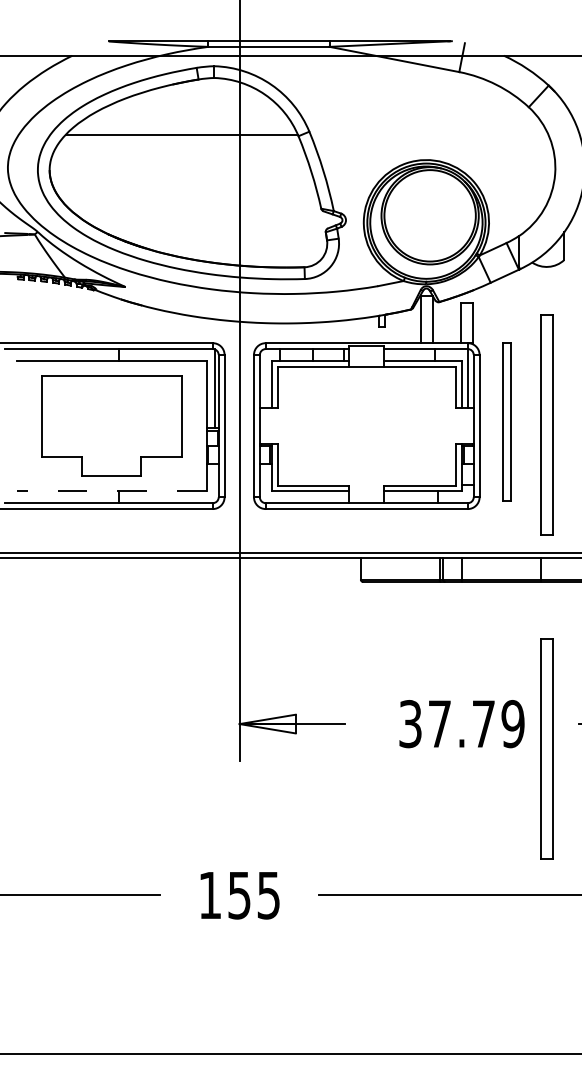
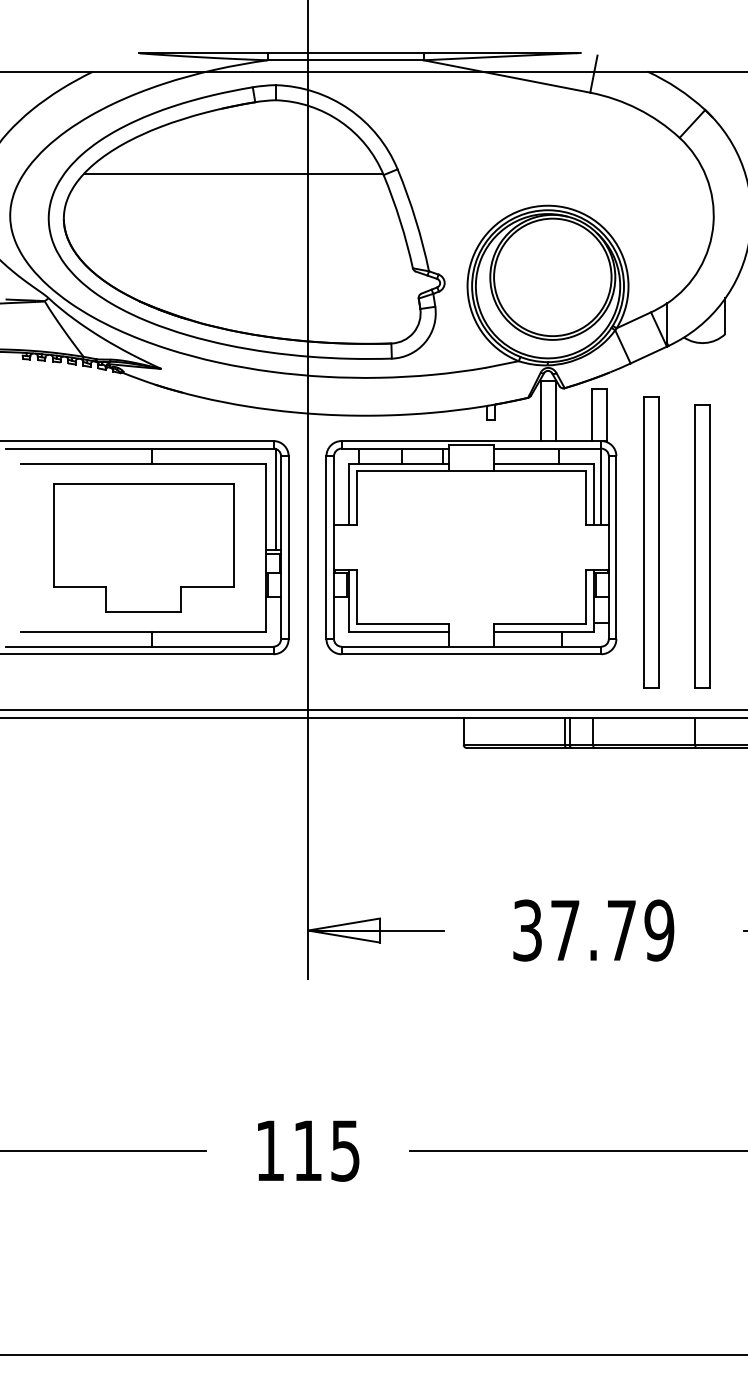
part: (506, 421) -> (650, 541), size x1.43
line: (111, 491) -> (143, 631), dashed -> solid
part: (546, 748) -> (702, 961), removed
text: (239, 895) -> (307, 1150), 155 -> 115

